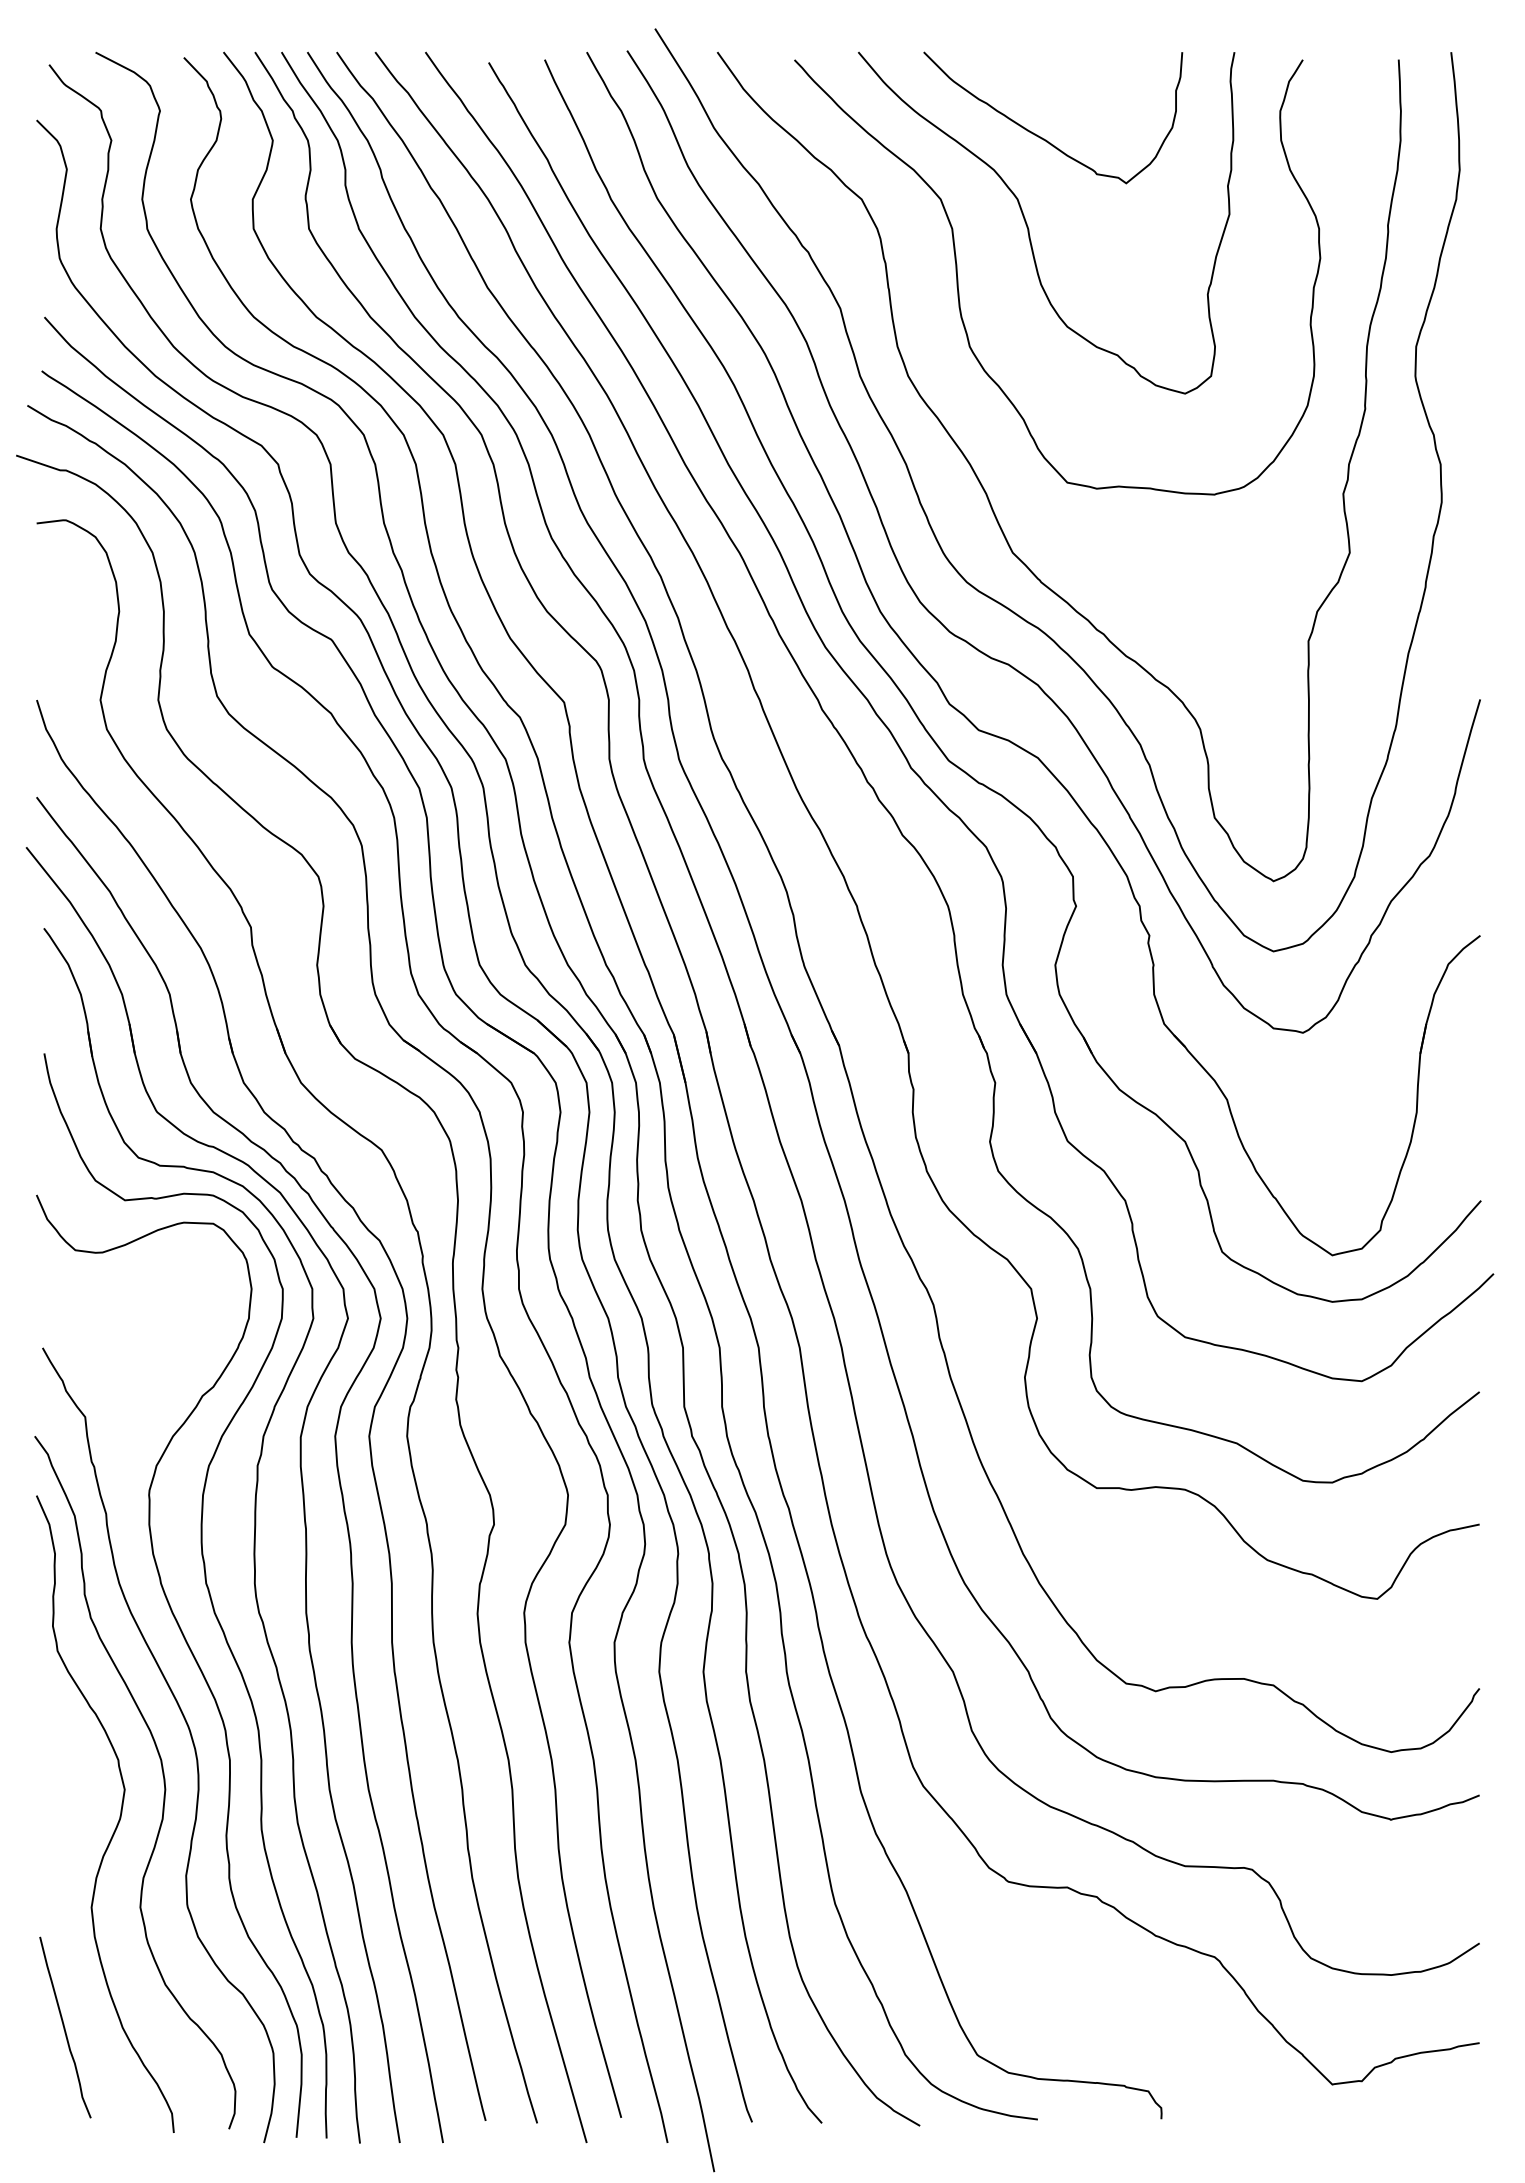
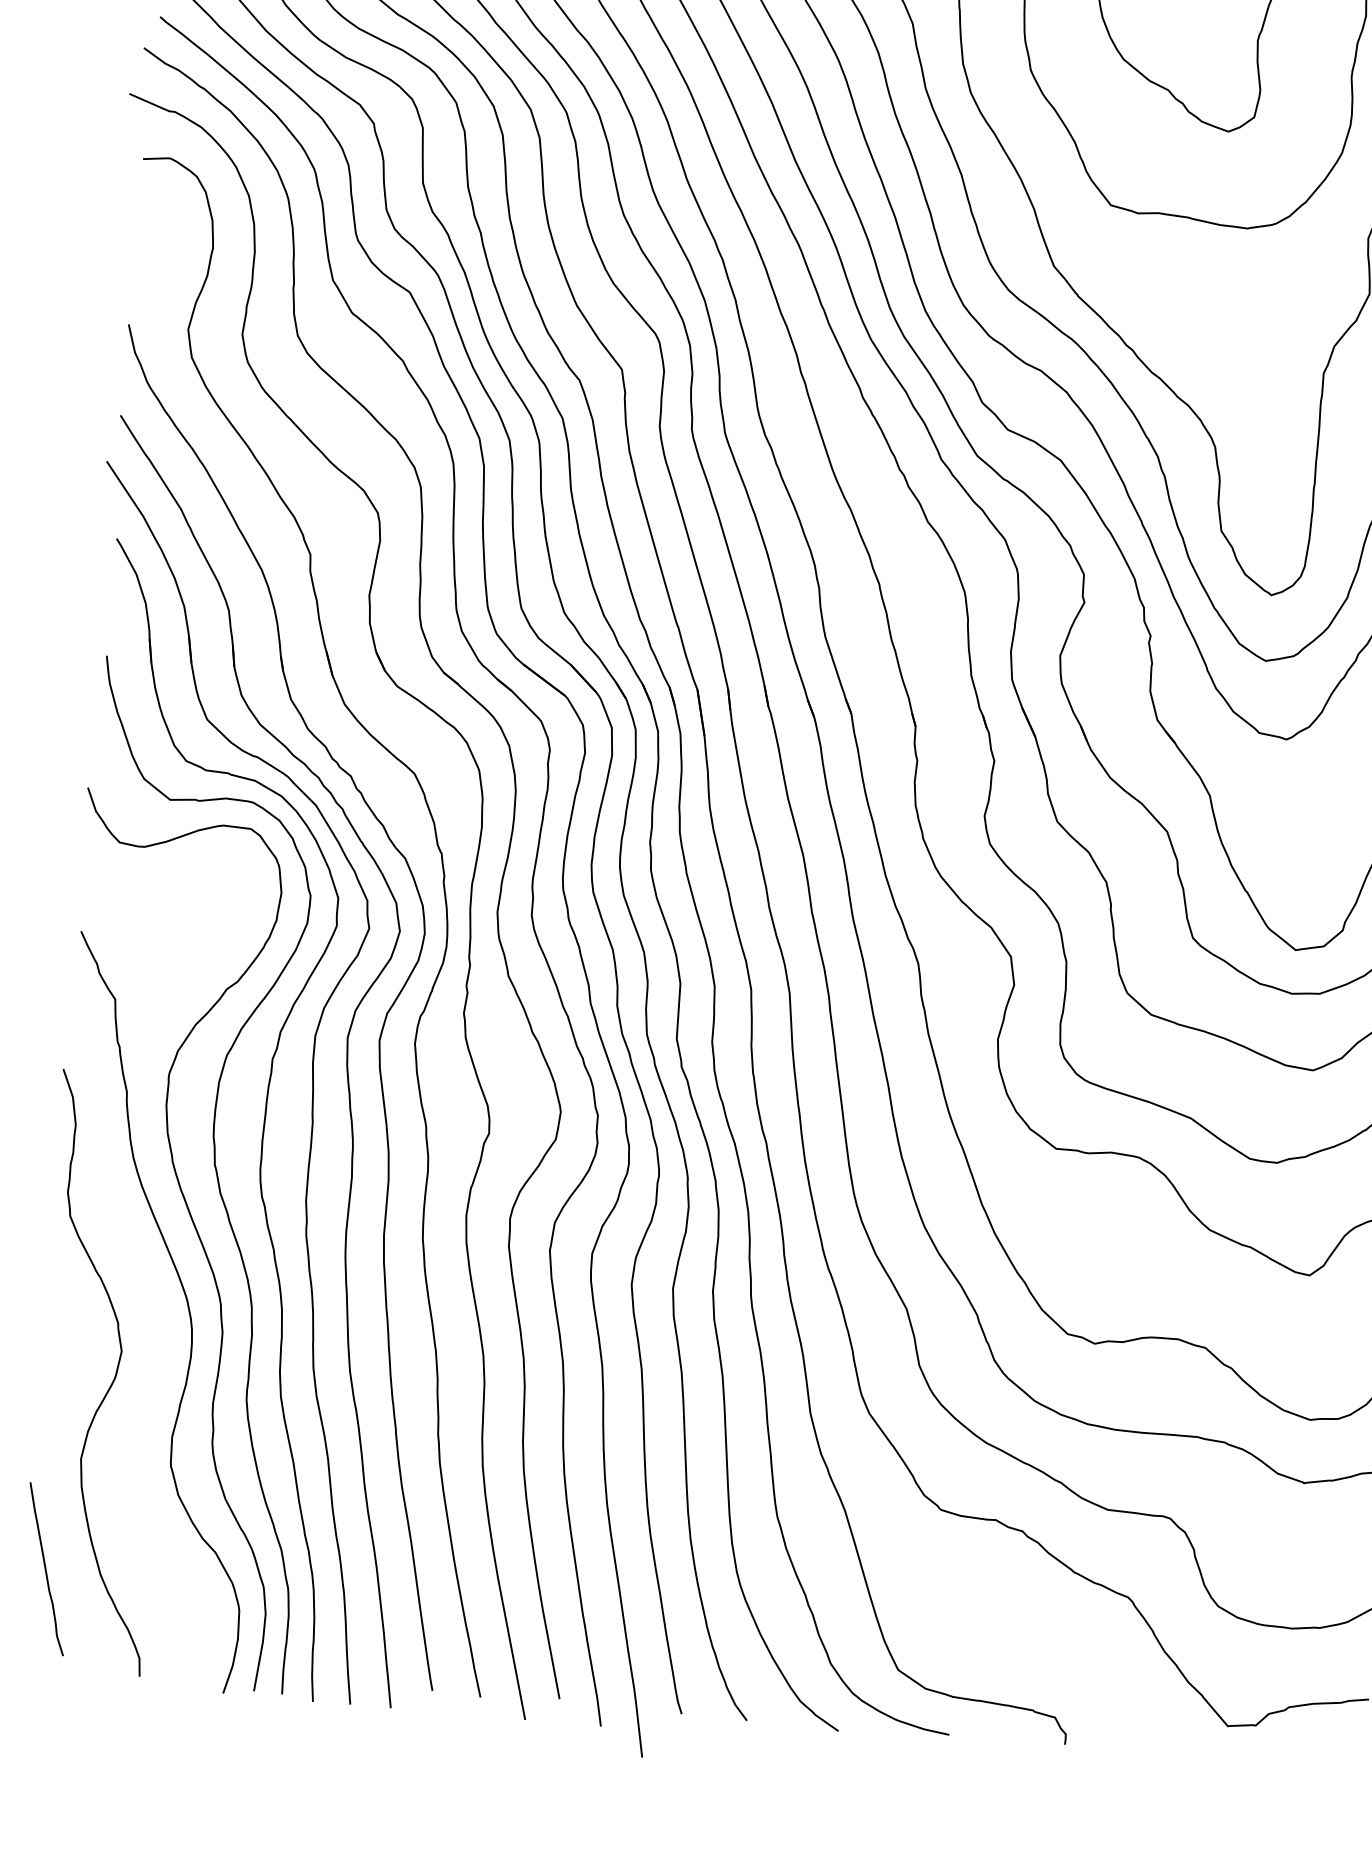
curve: (162, 1775) -> (158, 1341), removed

